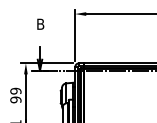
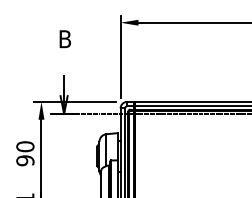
text: (15, 91) -> (24, 147), 99 -> 90

